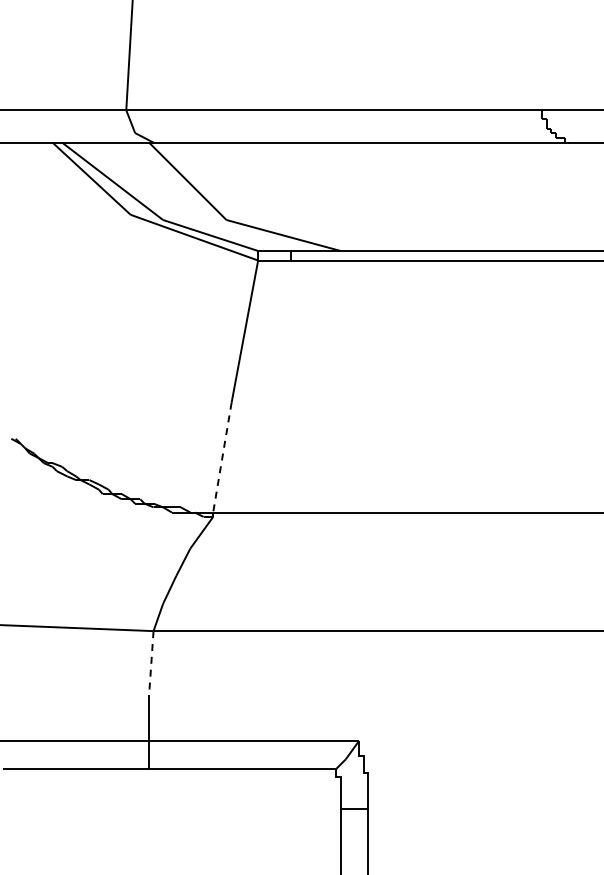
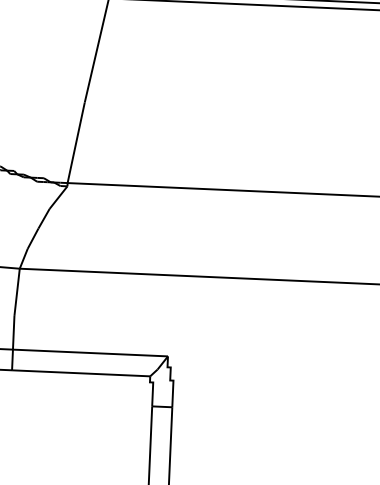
line: (222, 457) -> (76, 142), dashed -> solid
line: (151, 663) -> (17, 292), dashed -> solid

